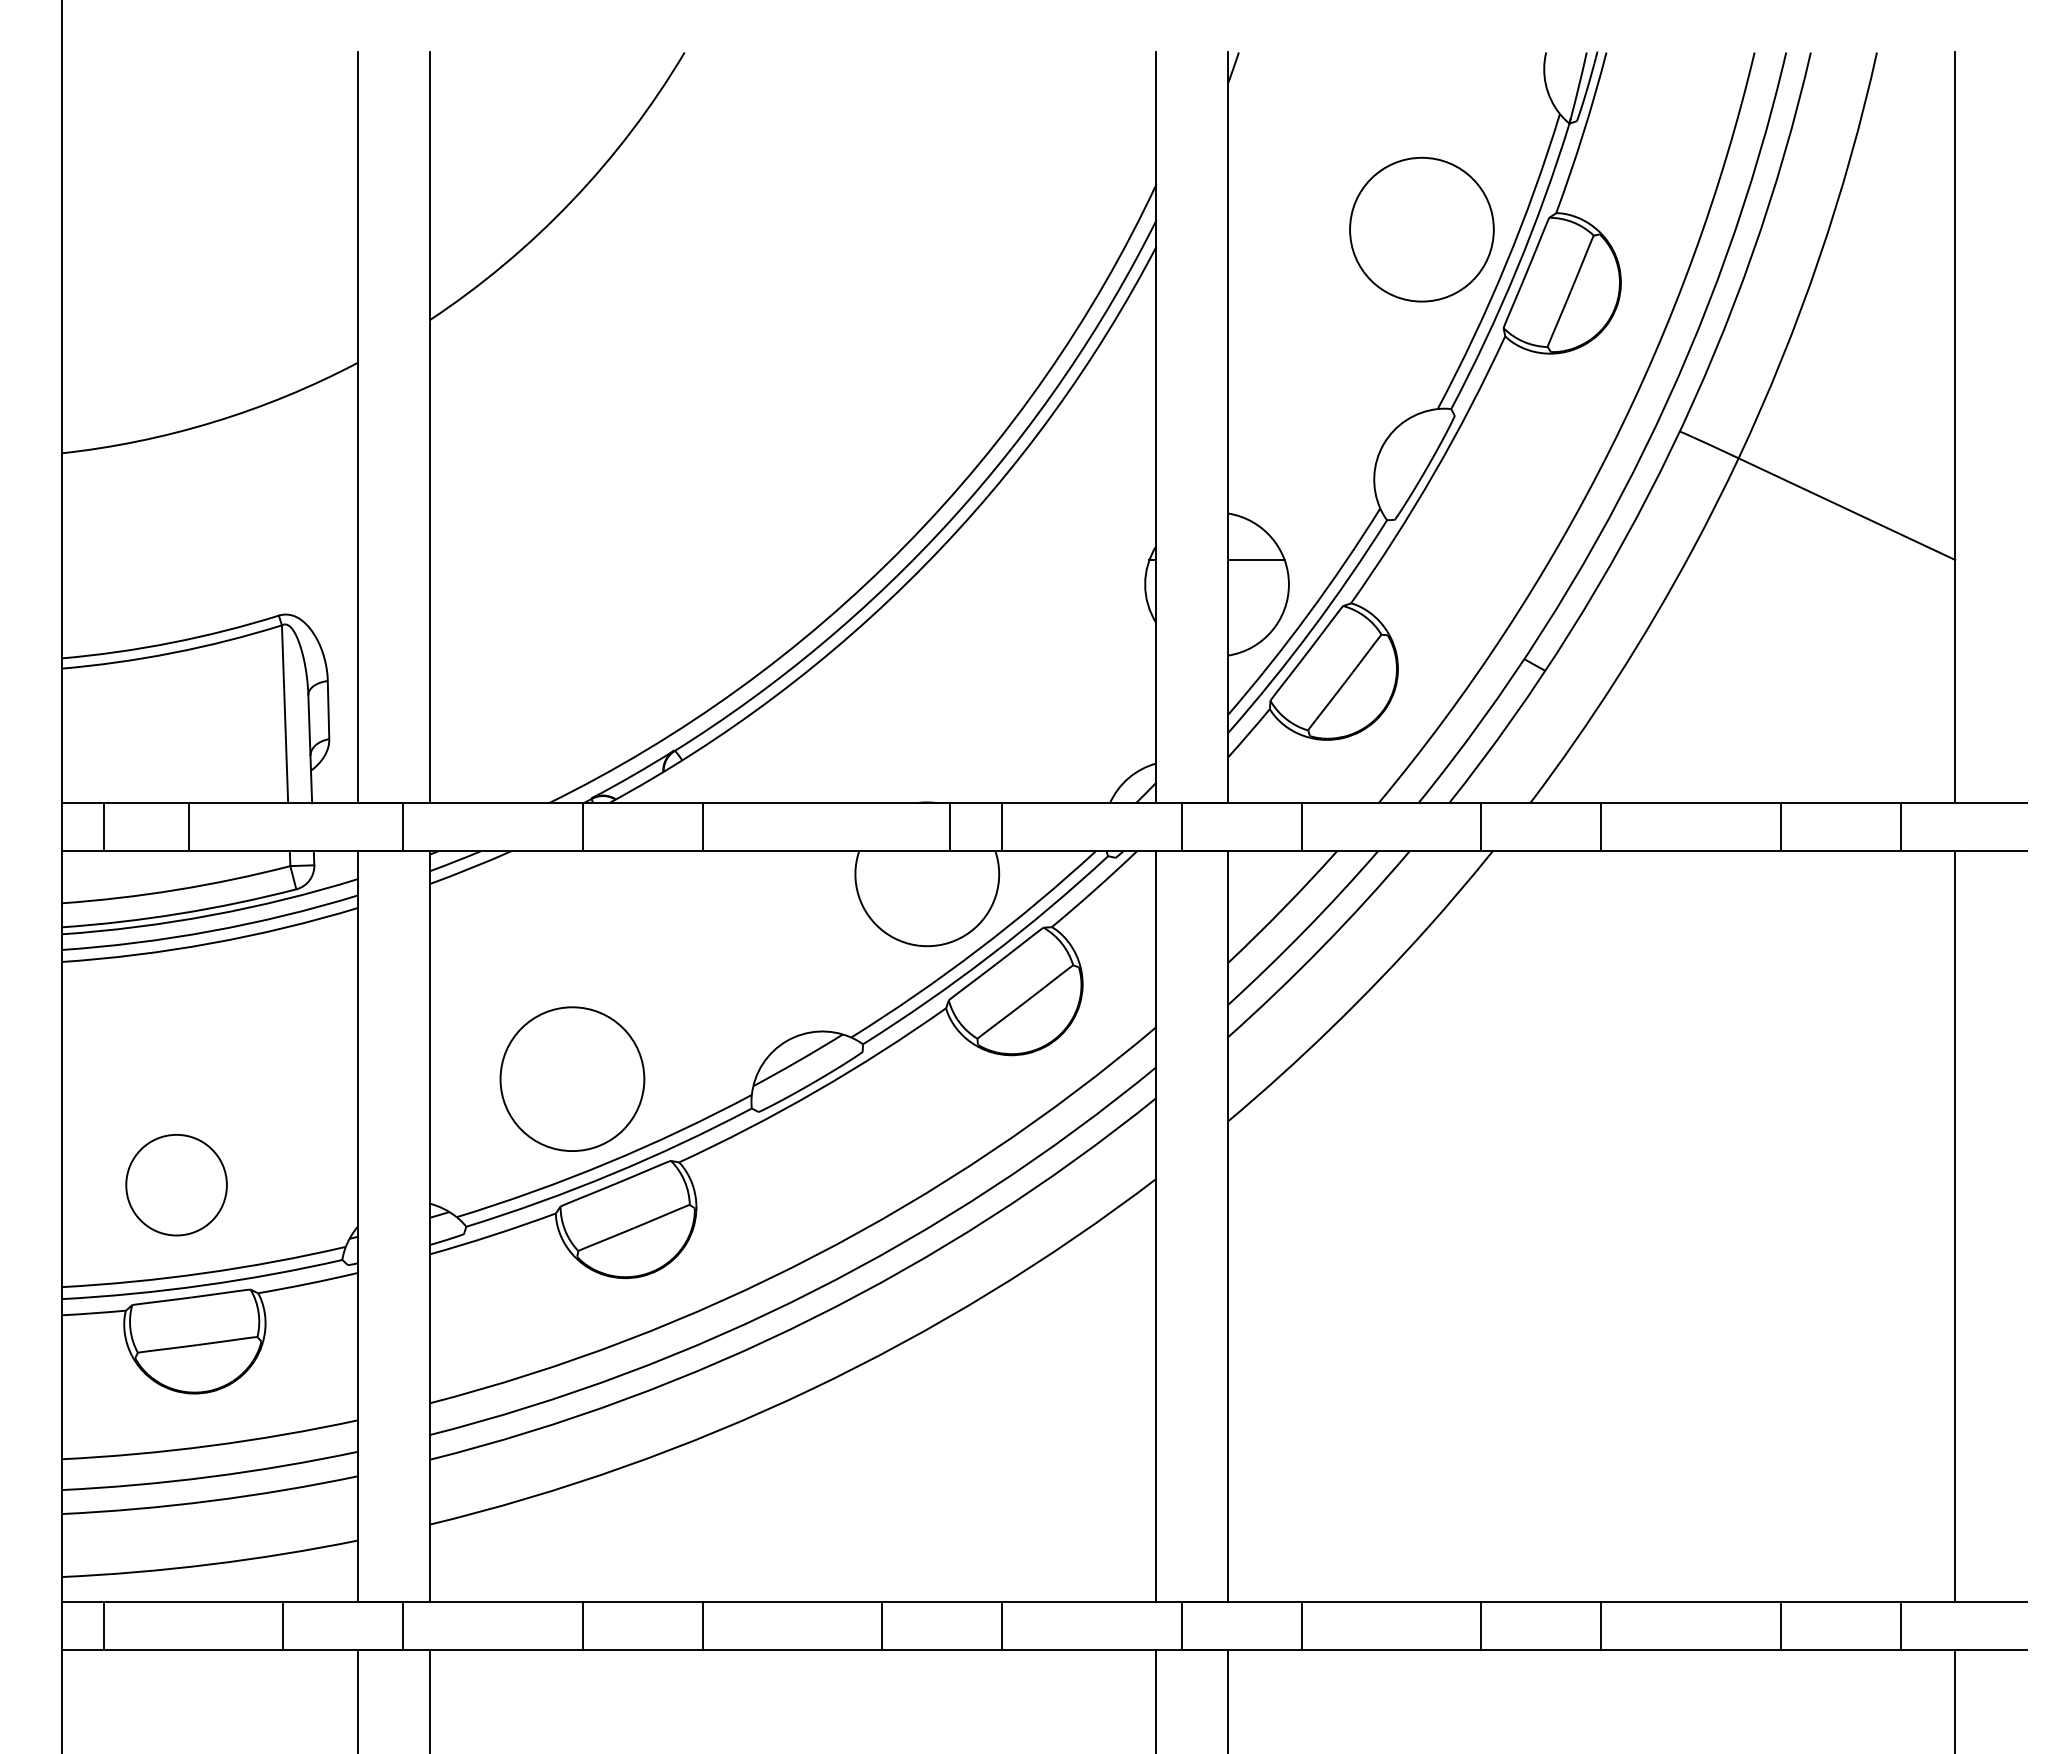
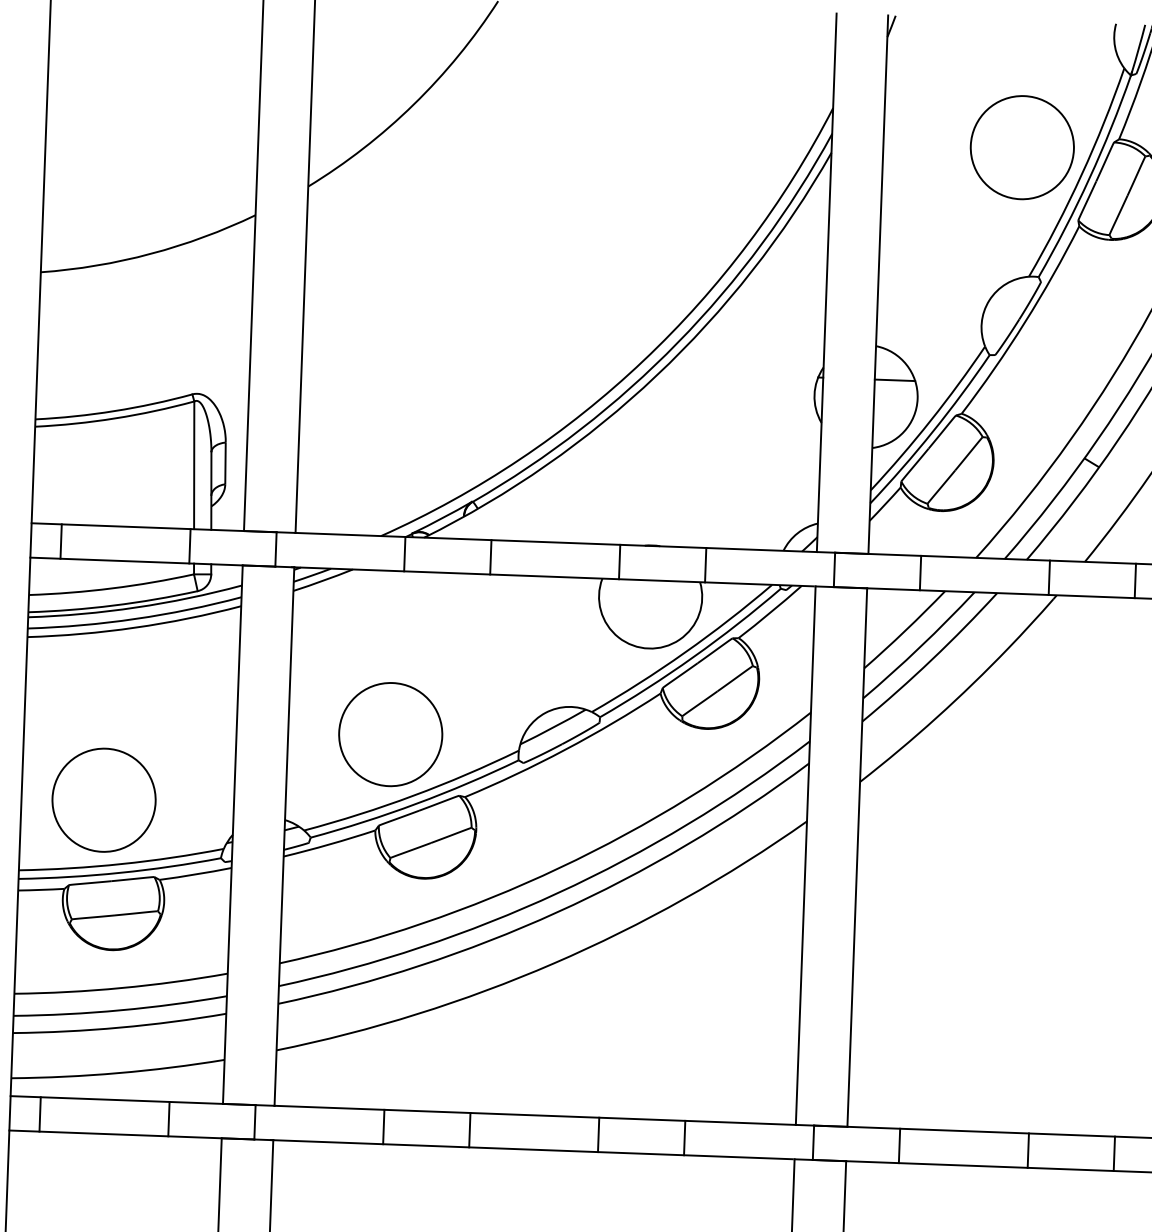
line: (189, 827) -> (190, 546), moved
line: (950, 827) -> (619, 562), moved
circle: (176, 1184) -> (103, 799), size x1.43

